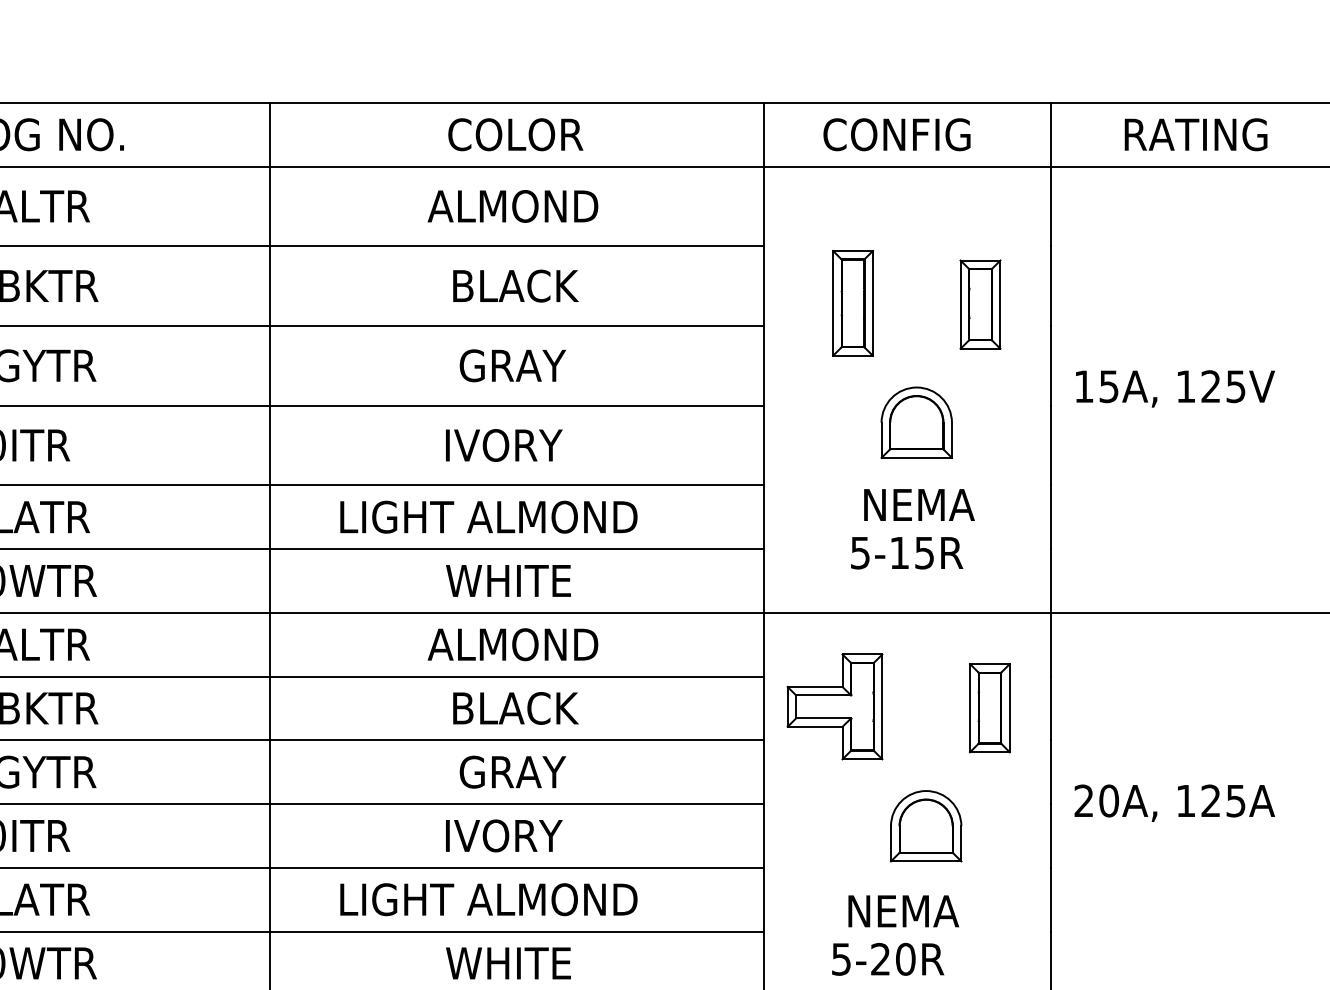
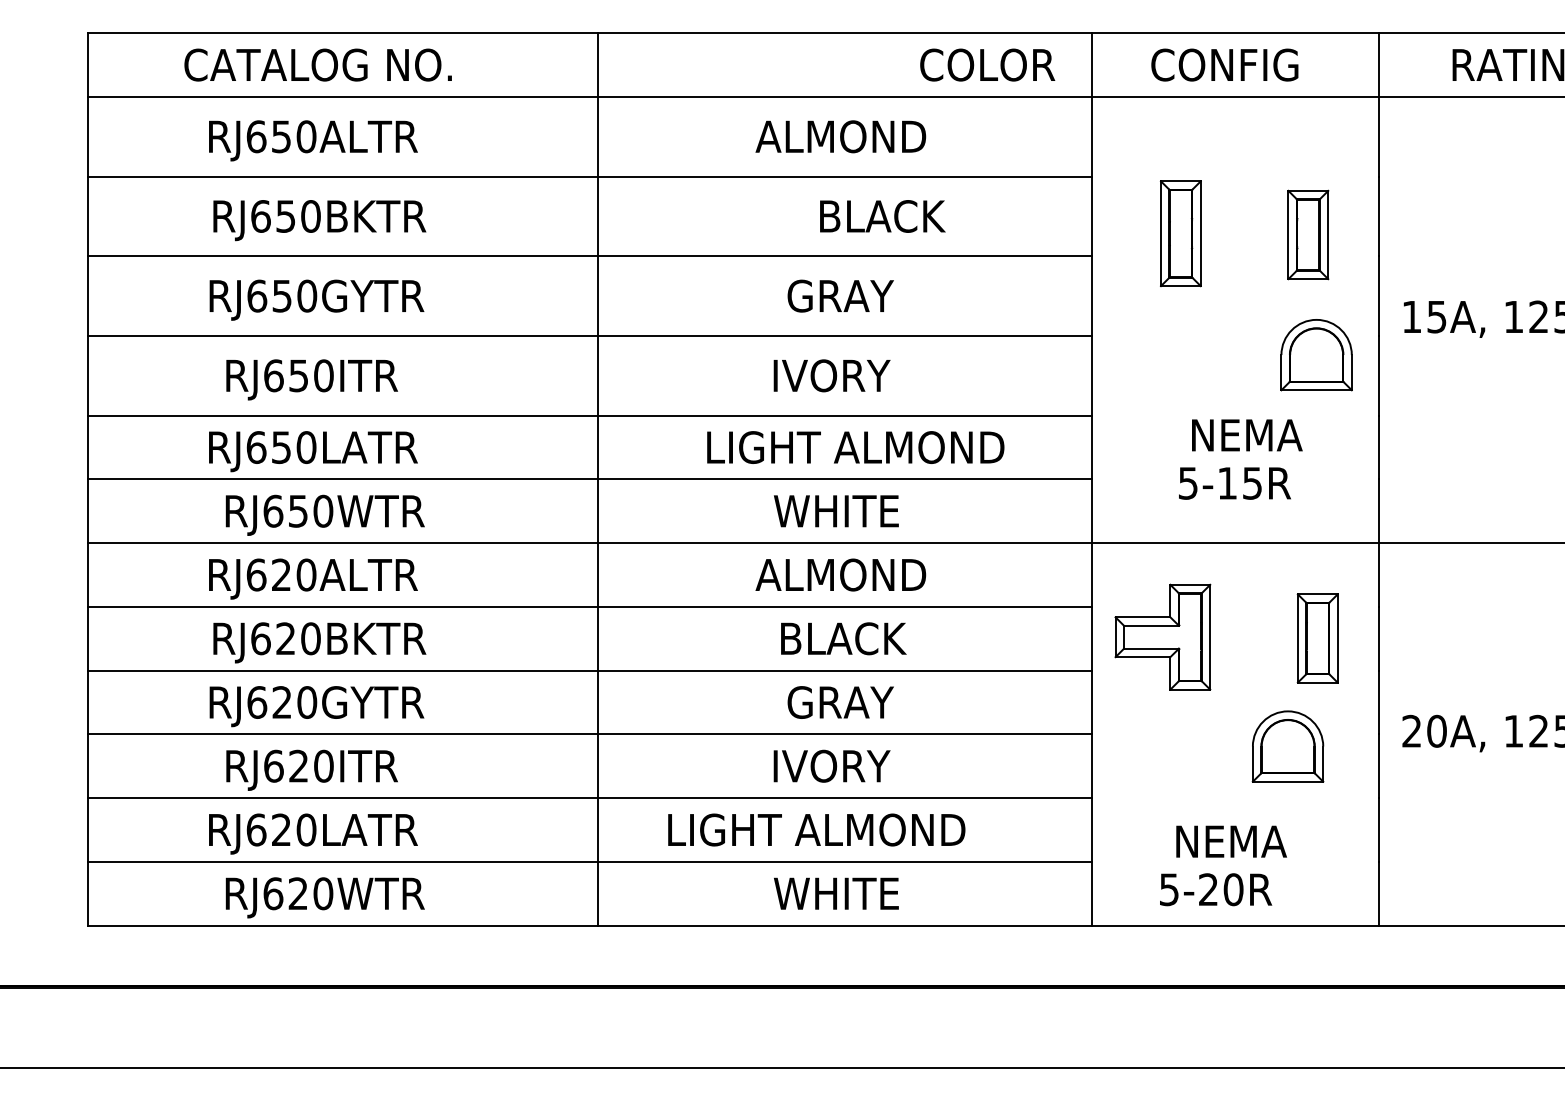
text: (515, 134) -> (987, 64), moved
text: (515, 286) -> (882, 216), moved
part: (916, 423) -> (1316, 355), moved
text: (488, 517) -> (855, 447), moved
part: (925, 826) -> (1287, 746), moved

